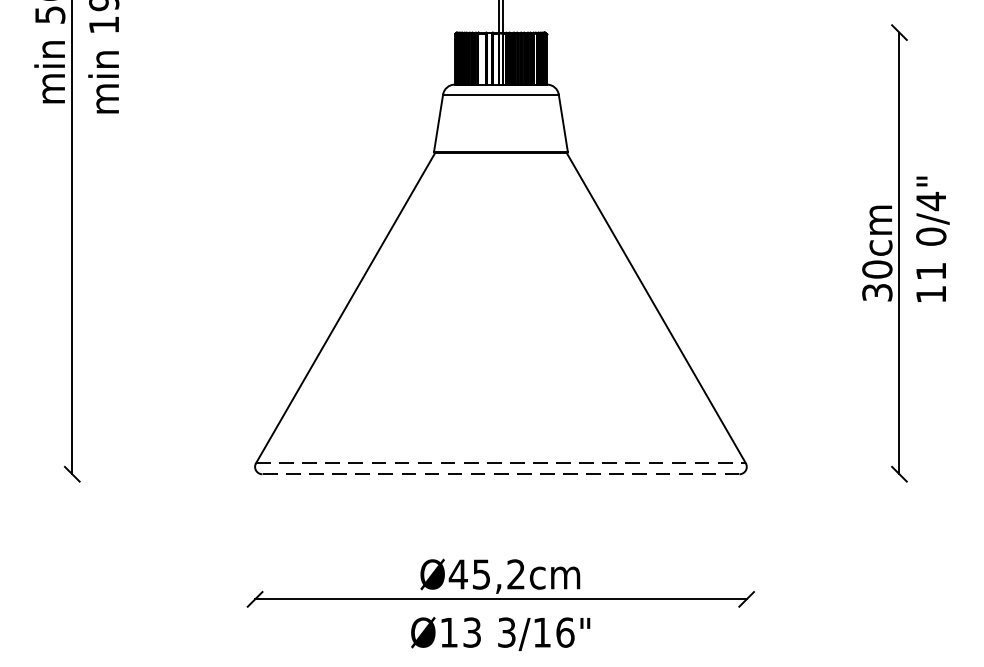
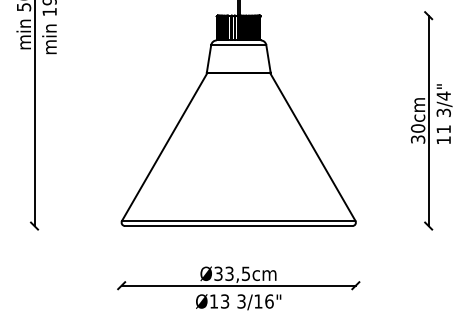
text: (930, 235) -> (443, 112), 0/4" -> 3/4"
line: (500, 462) -> (238, 220), dashed -> solid
line: (500, 475) -> (238, 226), dashed -> solid
text: (485, 573) -> (231, 273), Ø45,2cm -> Ø33,5cm

